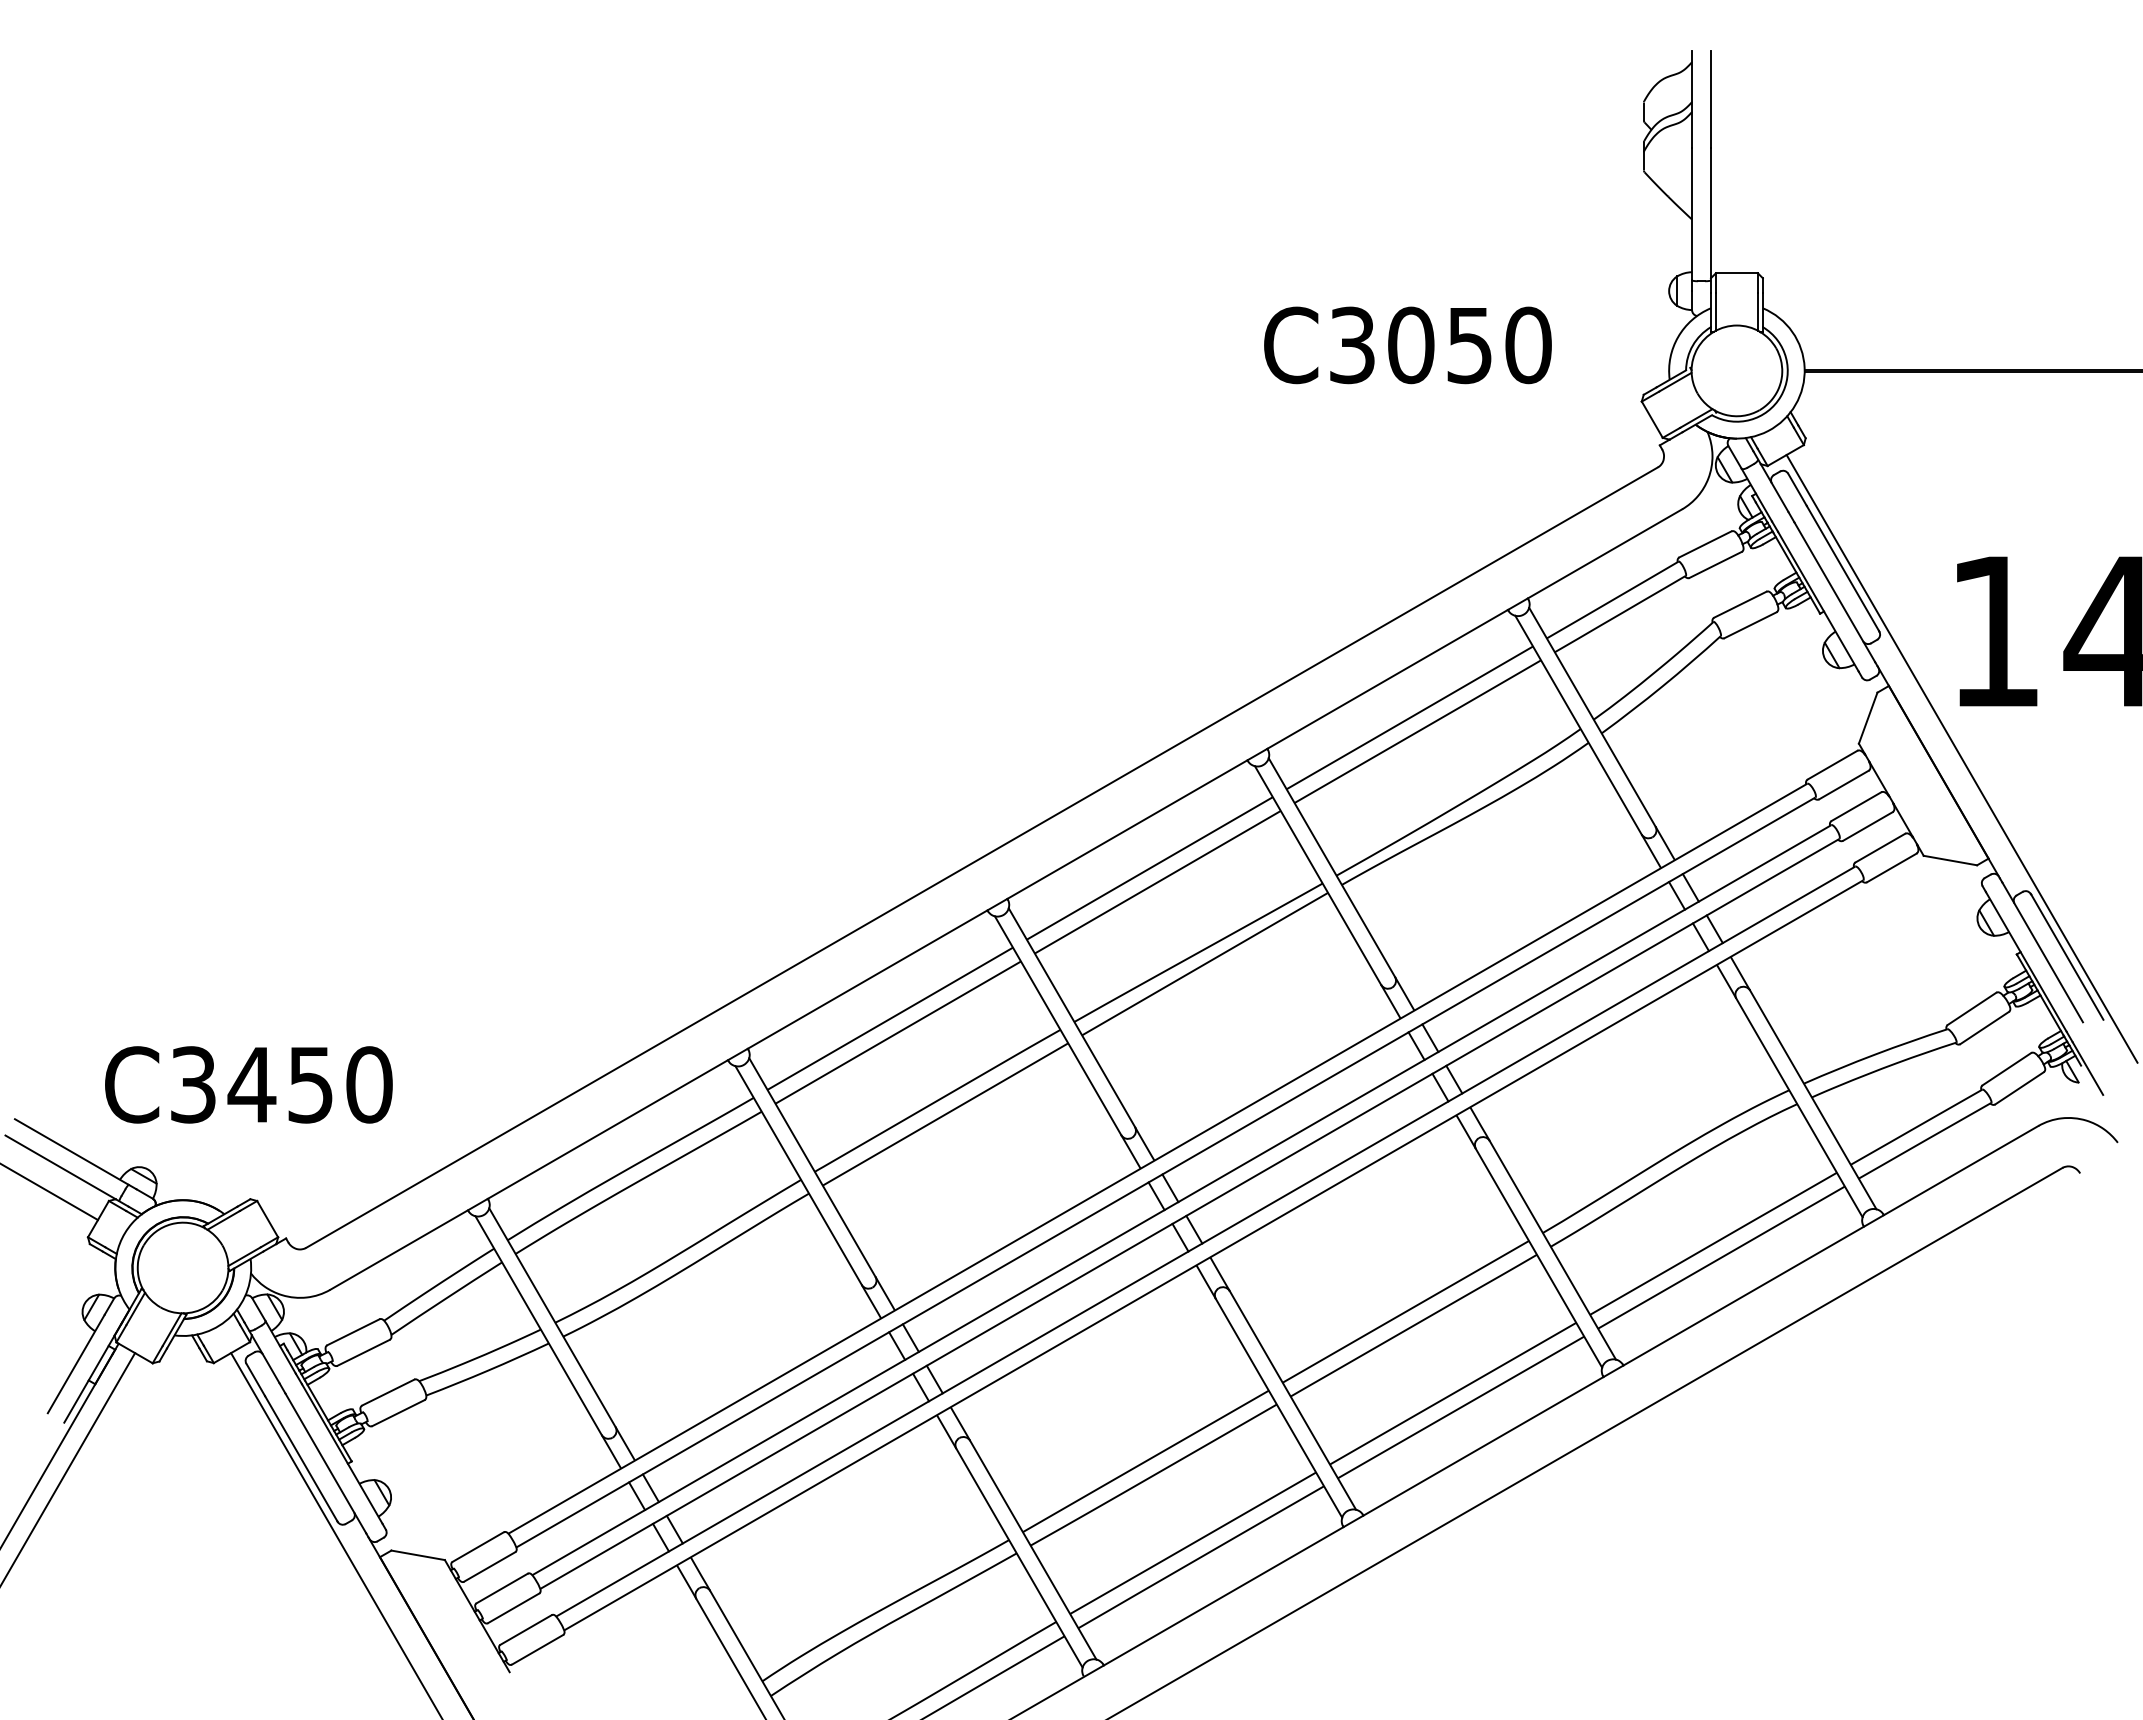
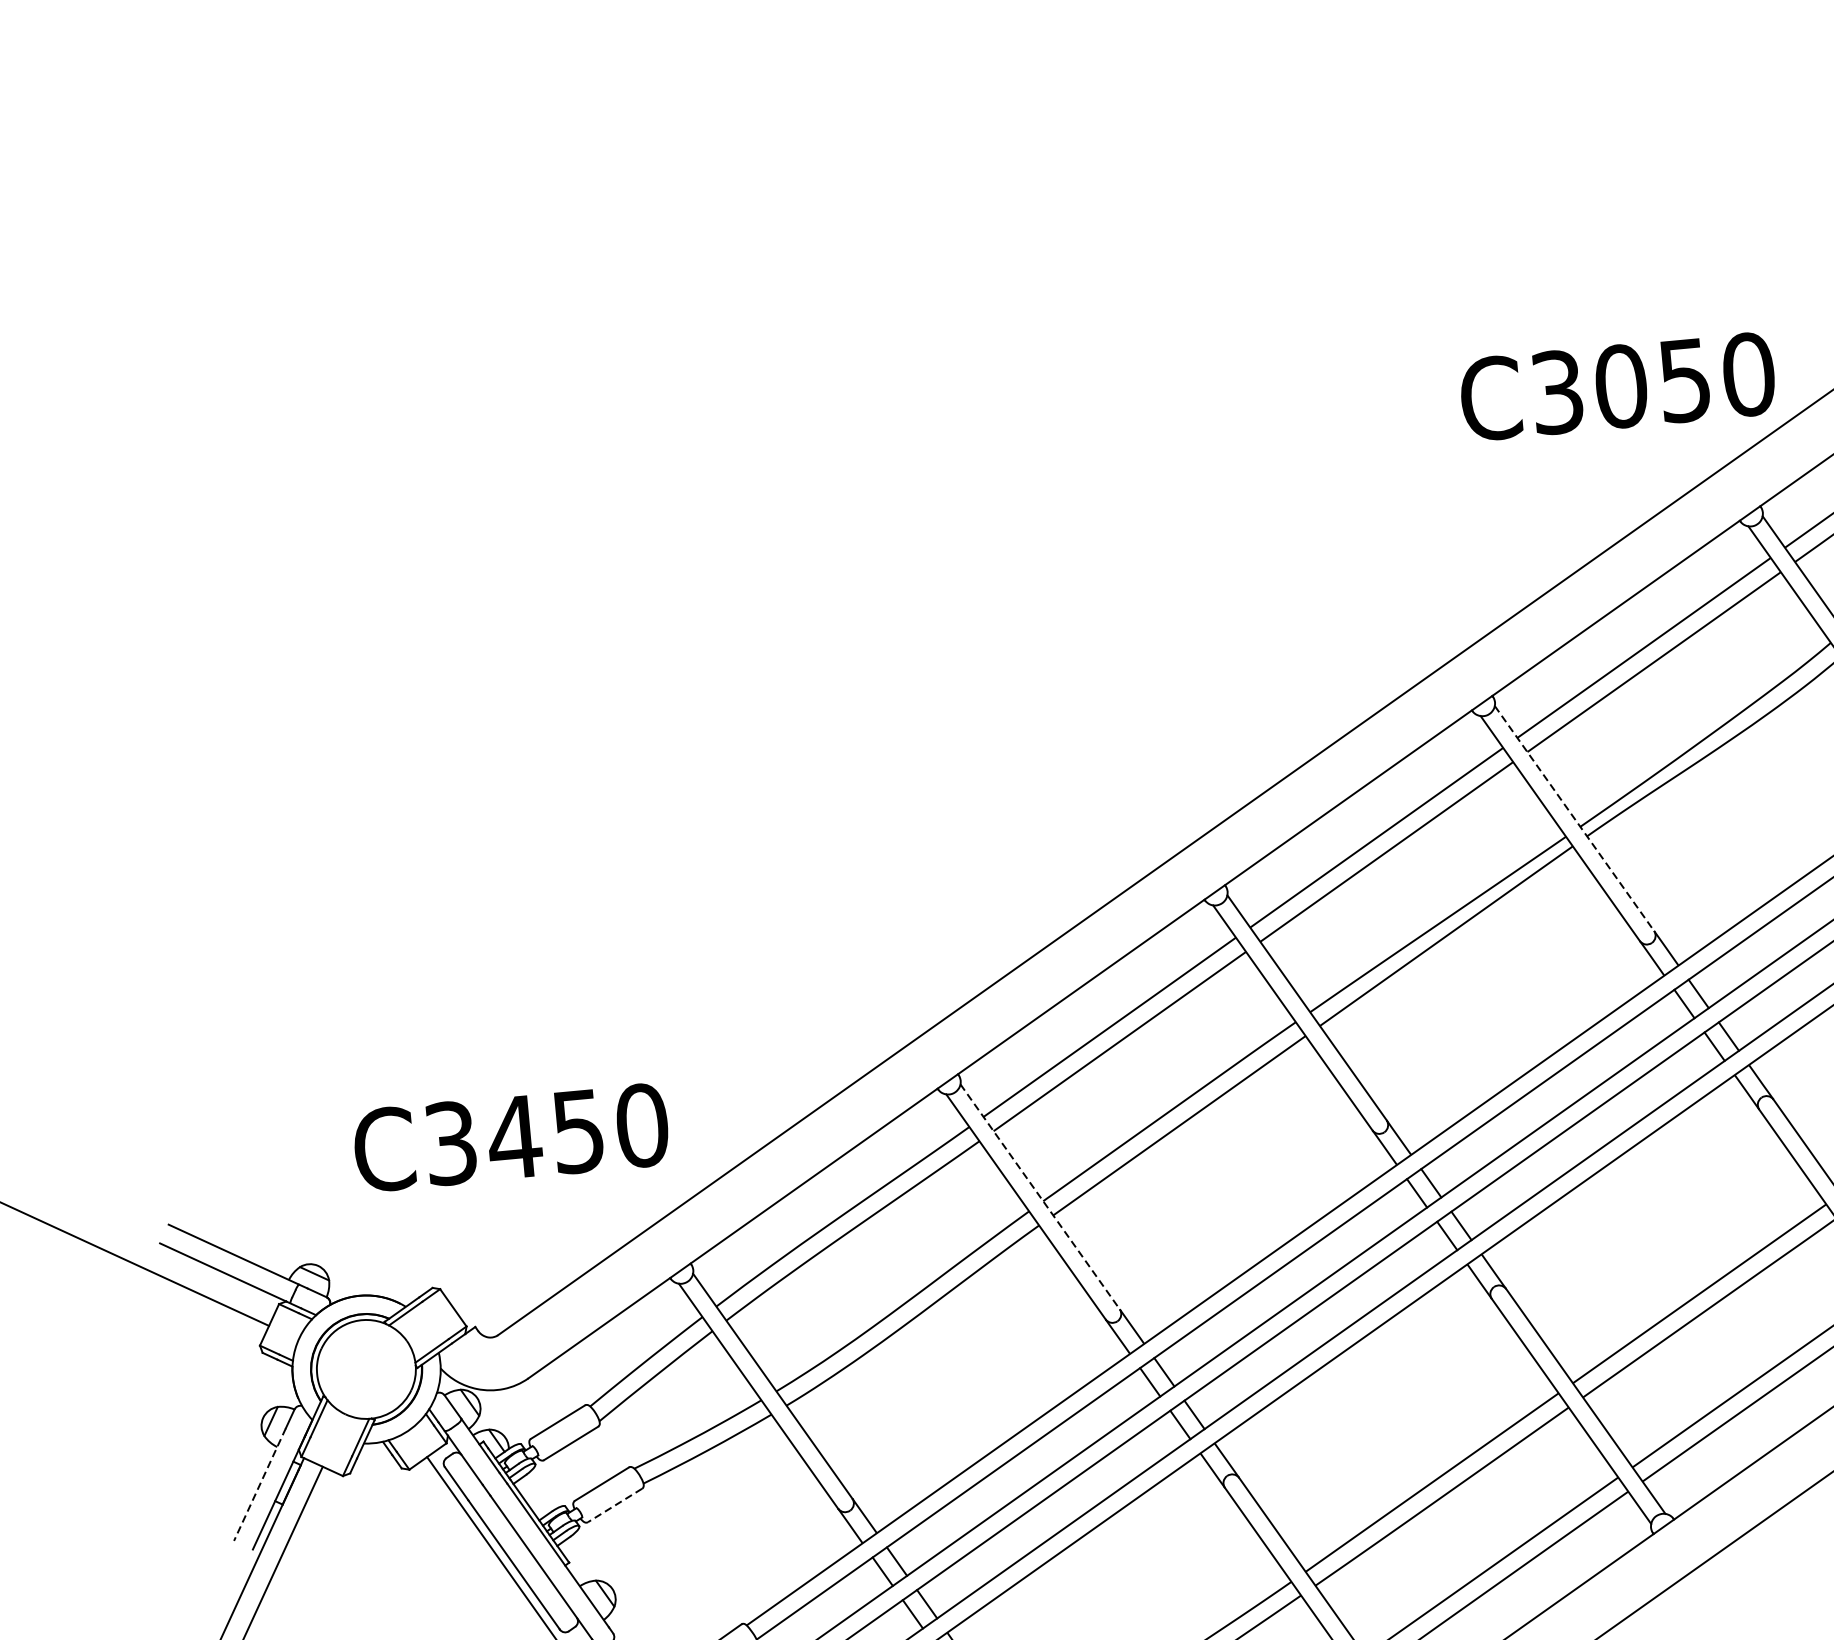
text: (1407, 345) -> (1617, 386), moved
line: (1332, 868) -> (1575, 819), solid -> dashed
text: (248, 1084) -> (510, 1137), moved
line: (812, 1167) -> (1040, 1196), solid -> dashed
line: (76, 1364) -> (260, 1485), solid -> dashed
line: (398, 1413) -> (615, 1505), solid -> dashed

